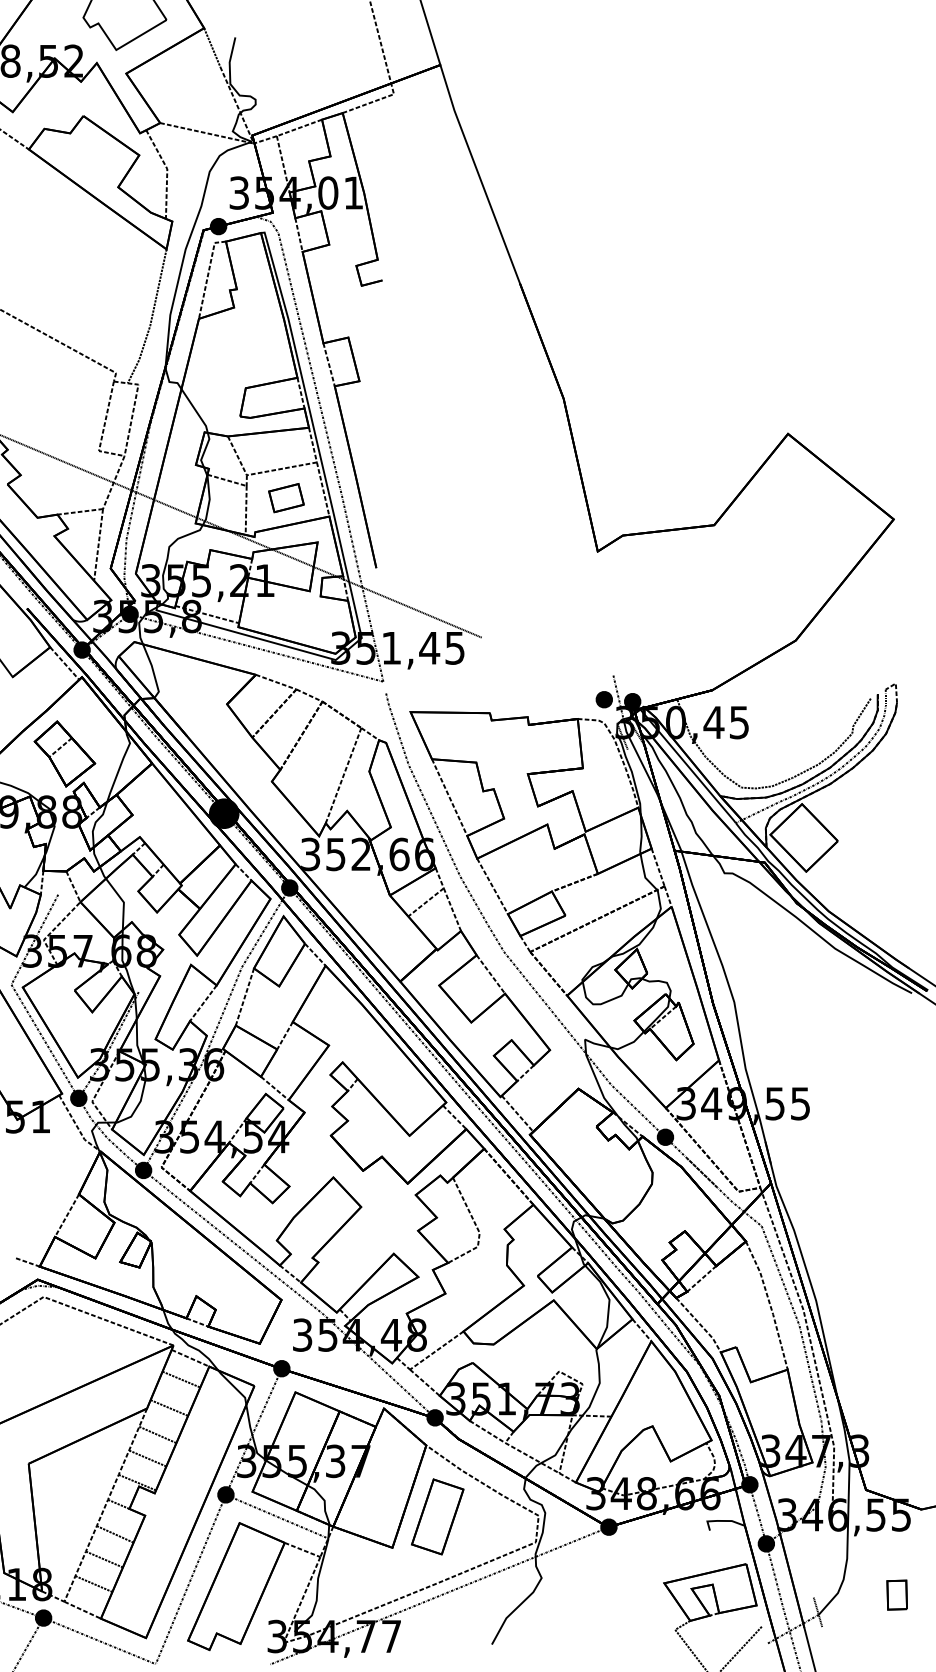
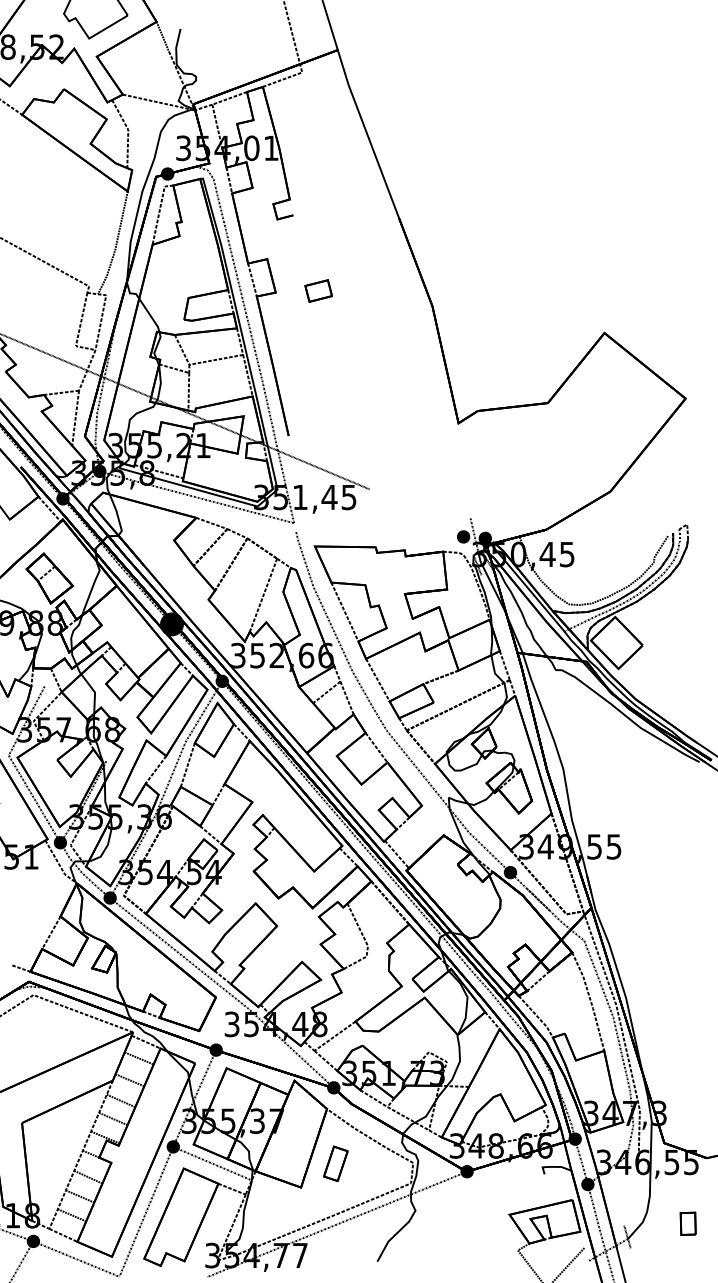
part: (286, 498) -> (318, 291), moved
part: (437, 1516) -> (335, 1163), size x0.6

